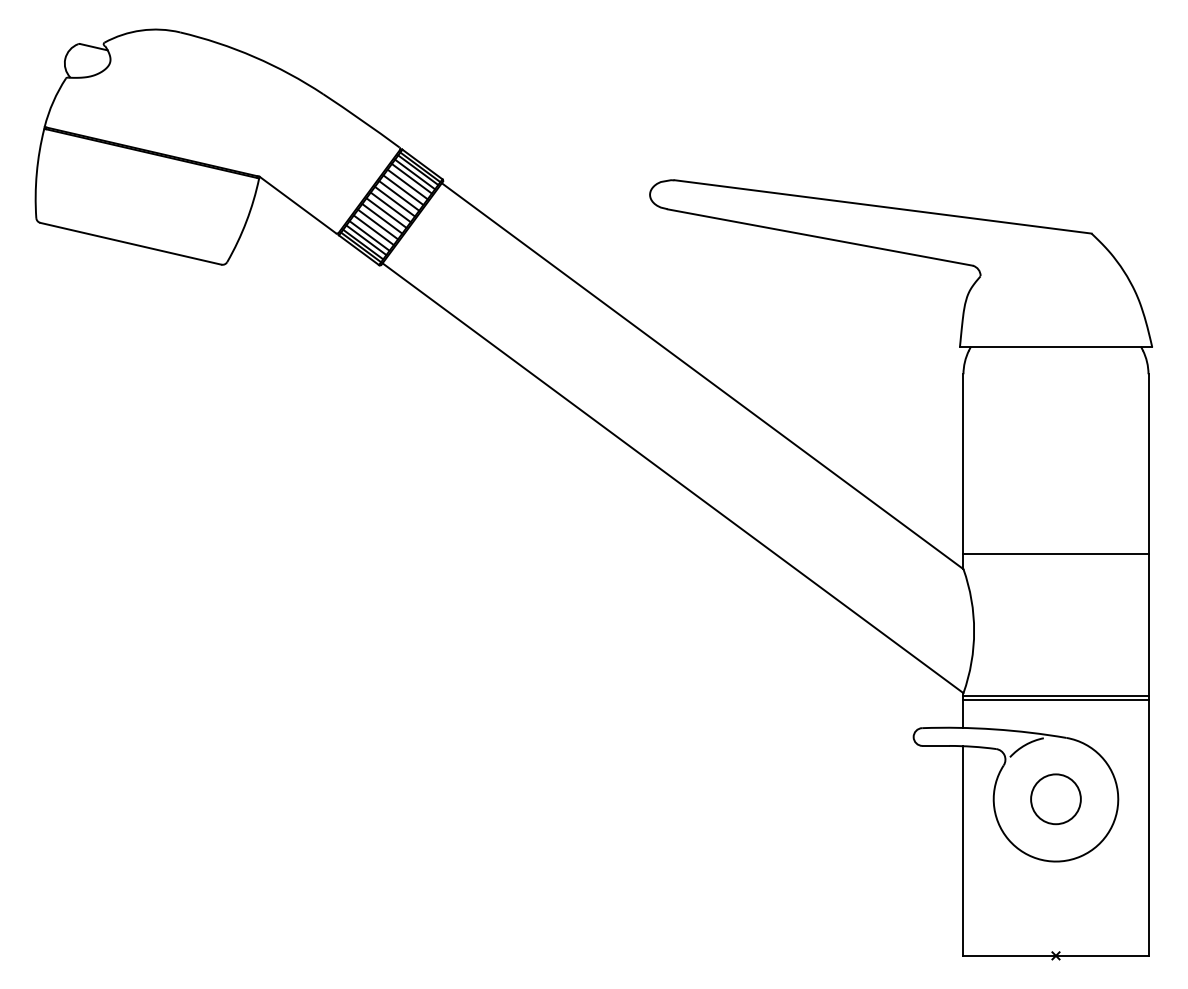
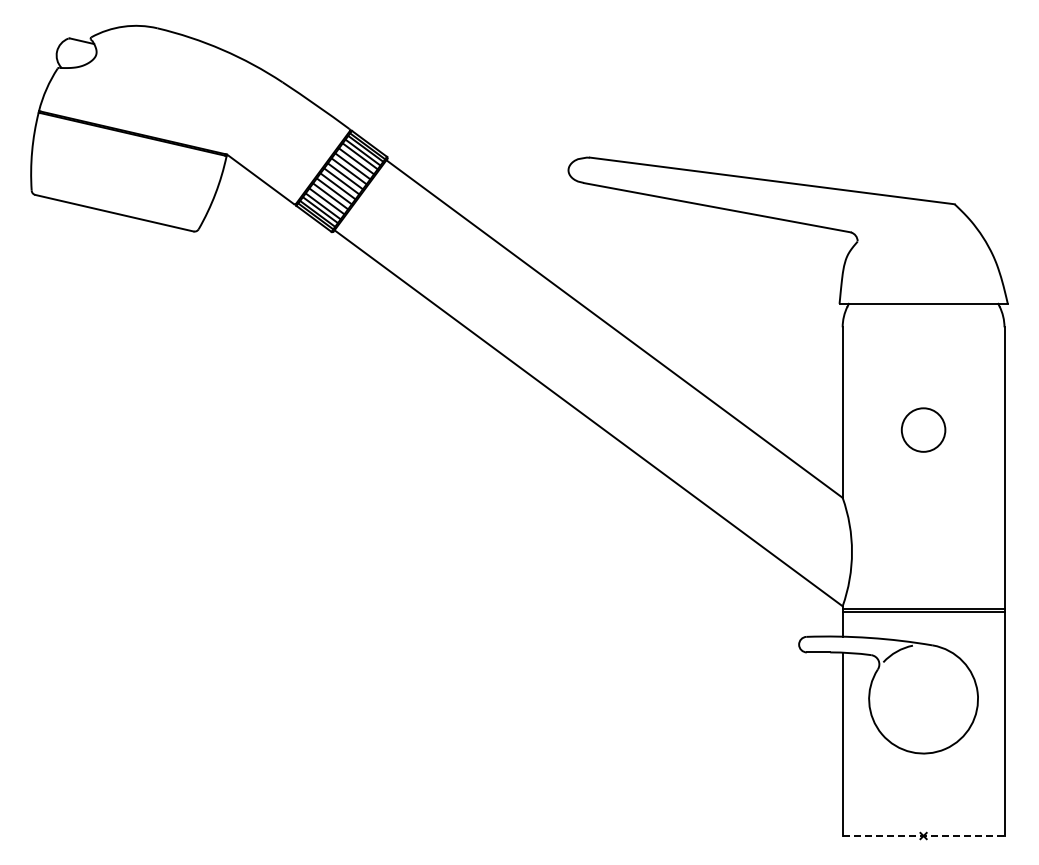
line: (1055, 553) -> (923, 484), removed
circle: (1055, 798) -> (923, 429), moved
line: (1055, 956) -> (923, 836), solid -> dashed

